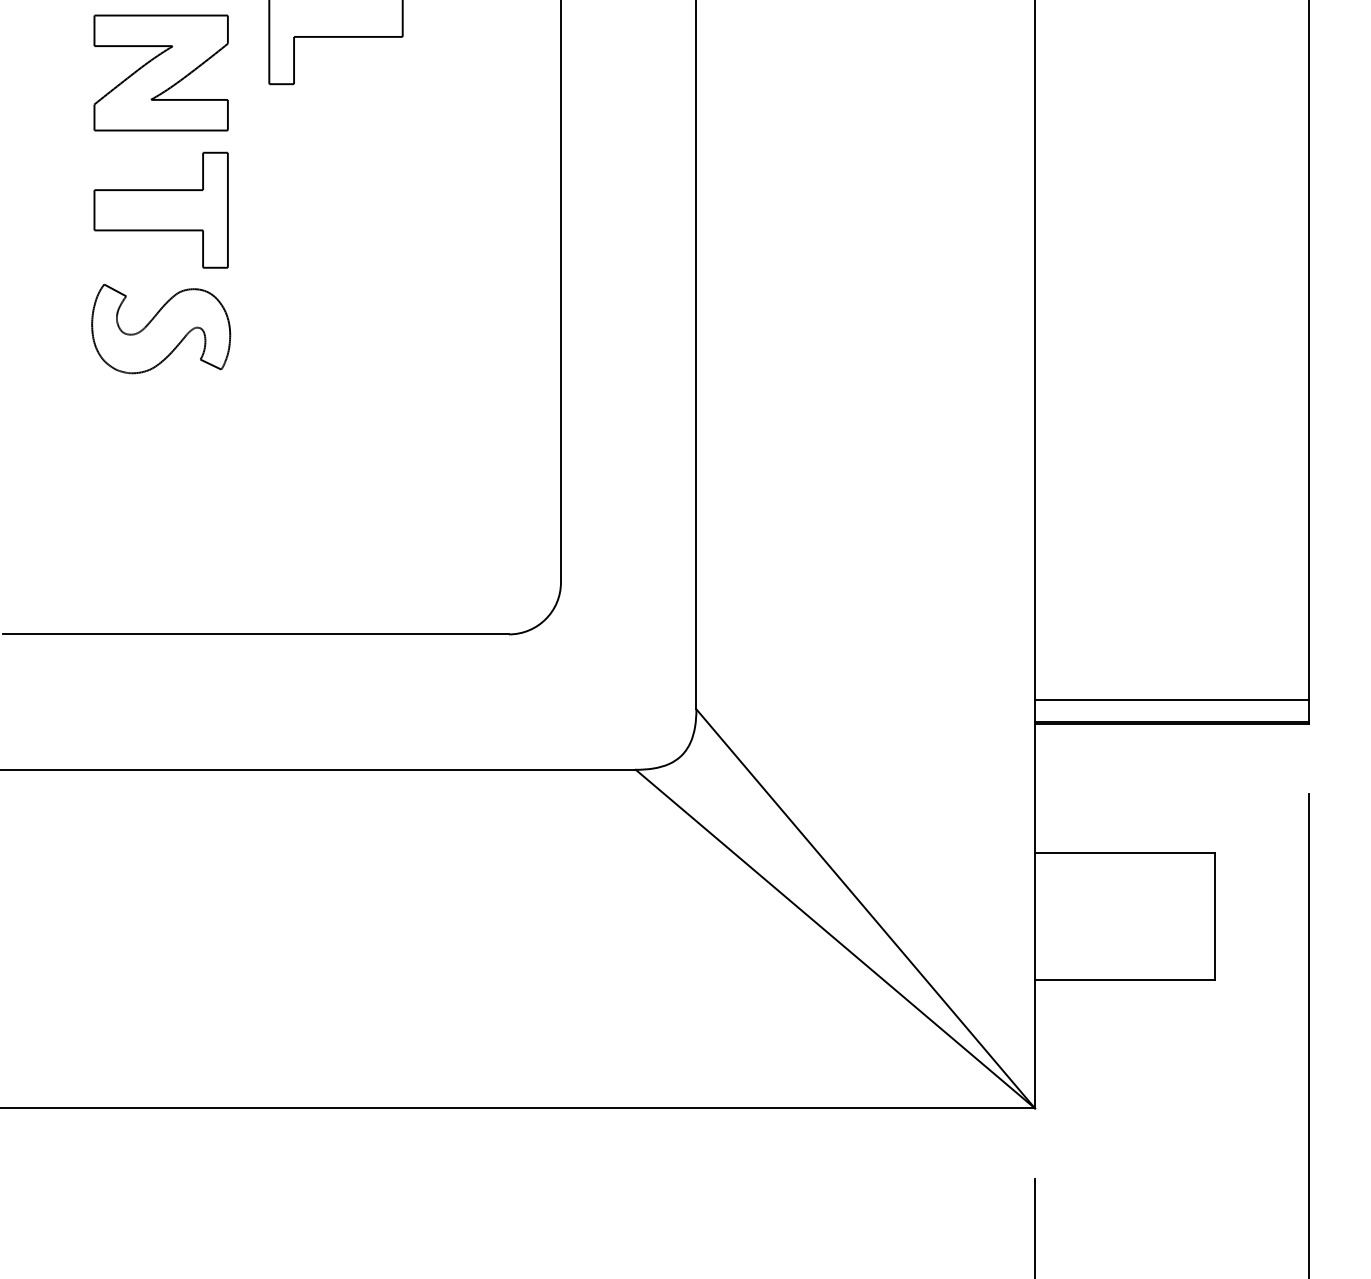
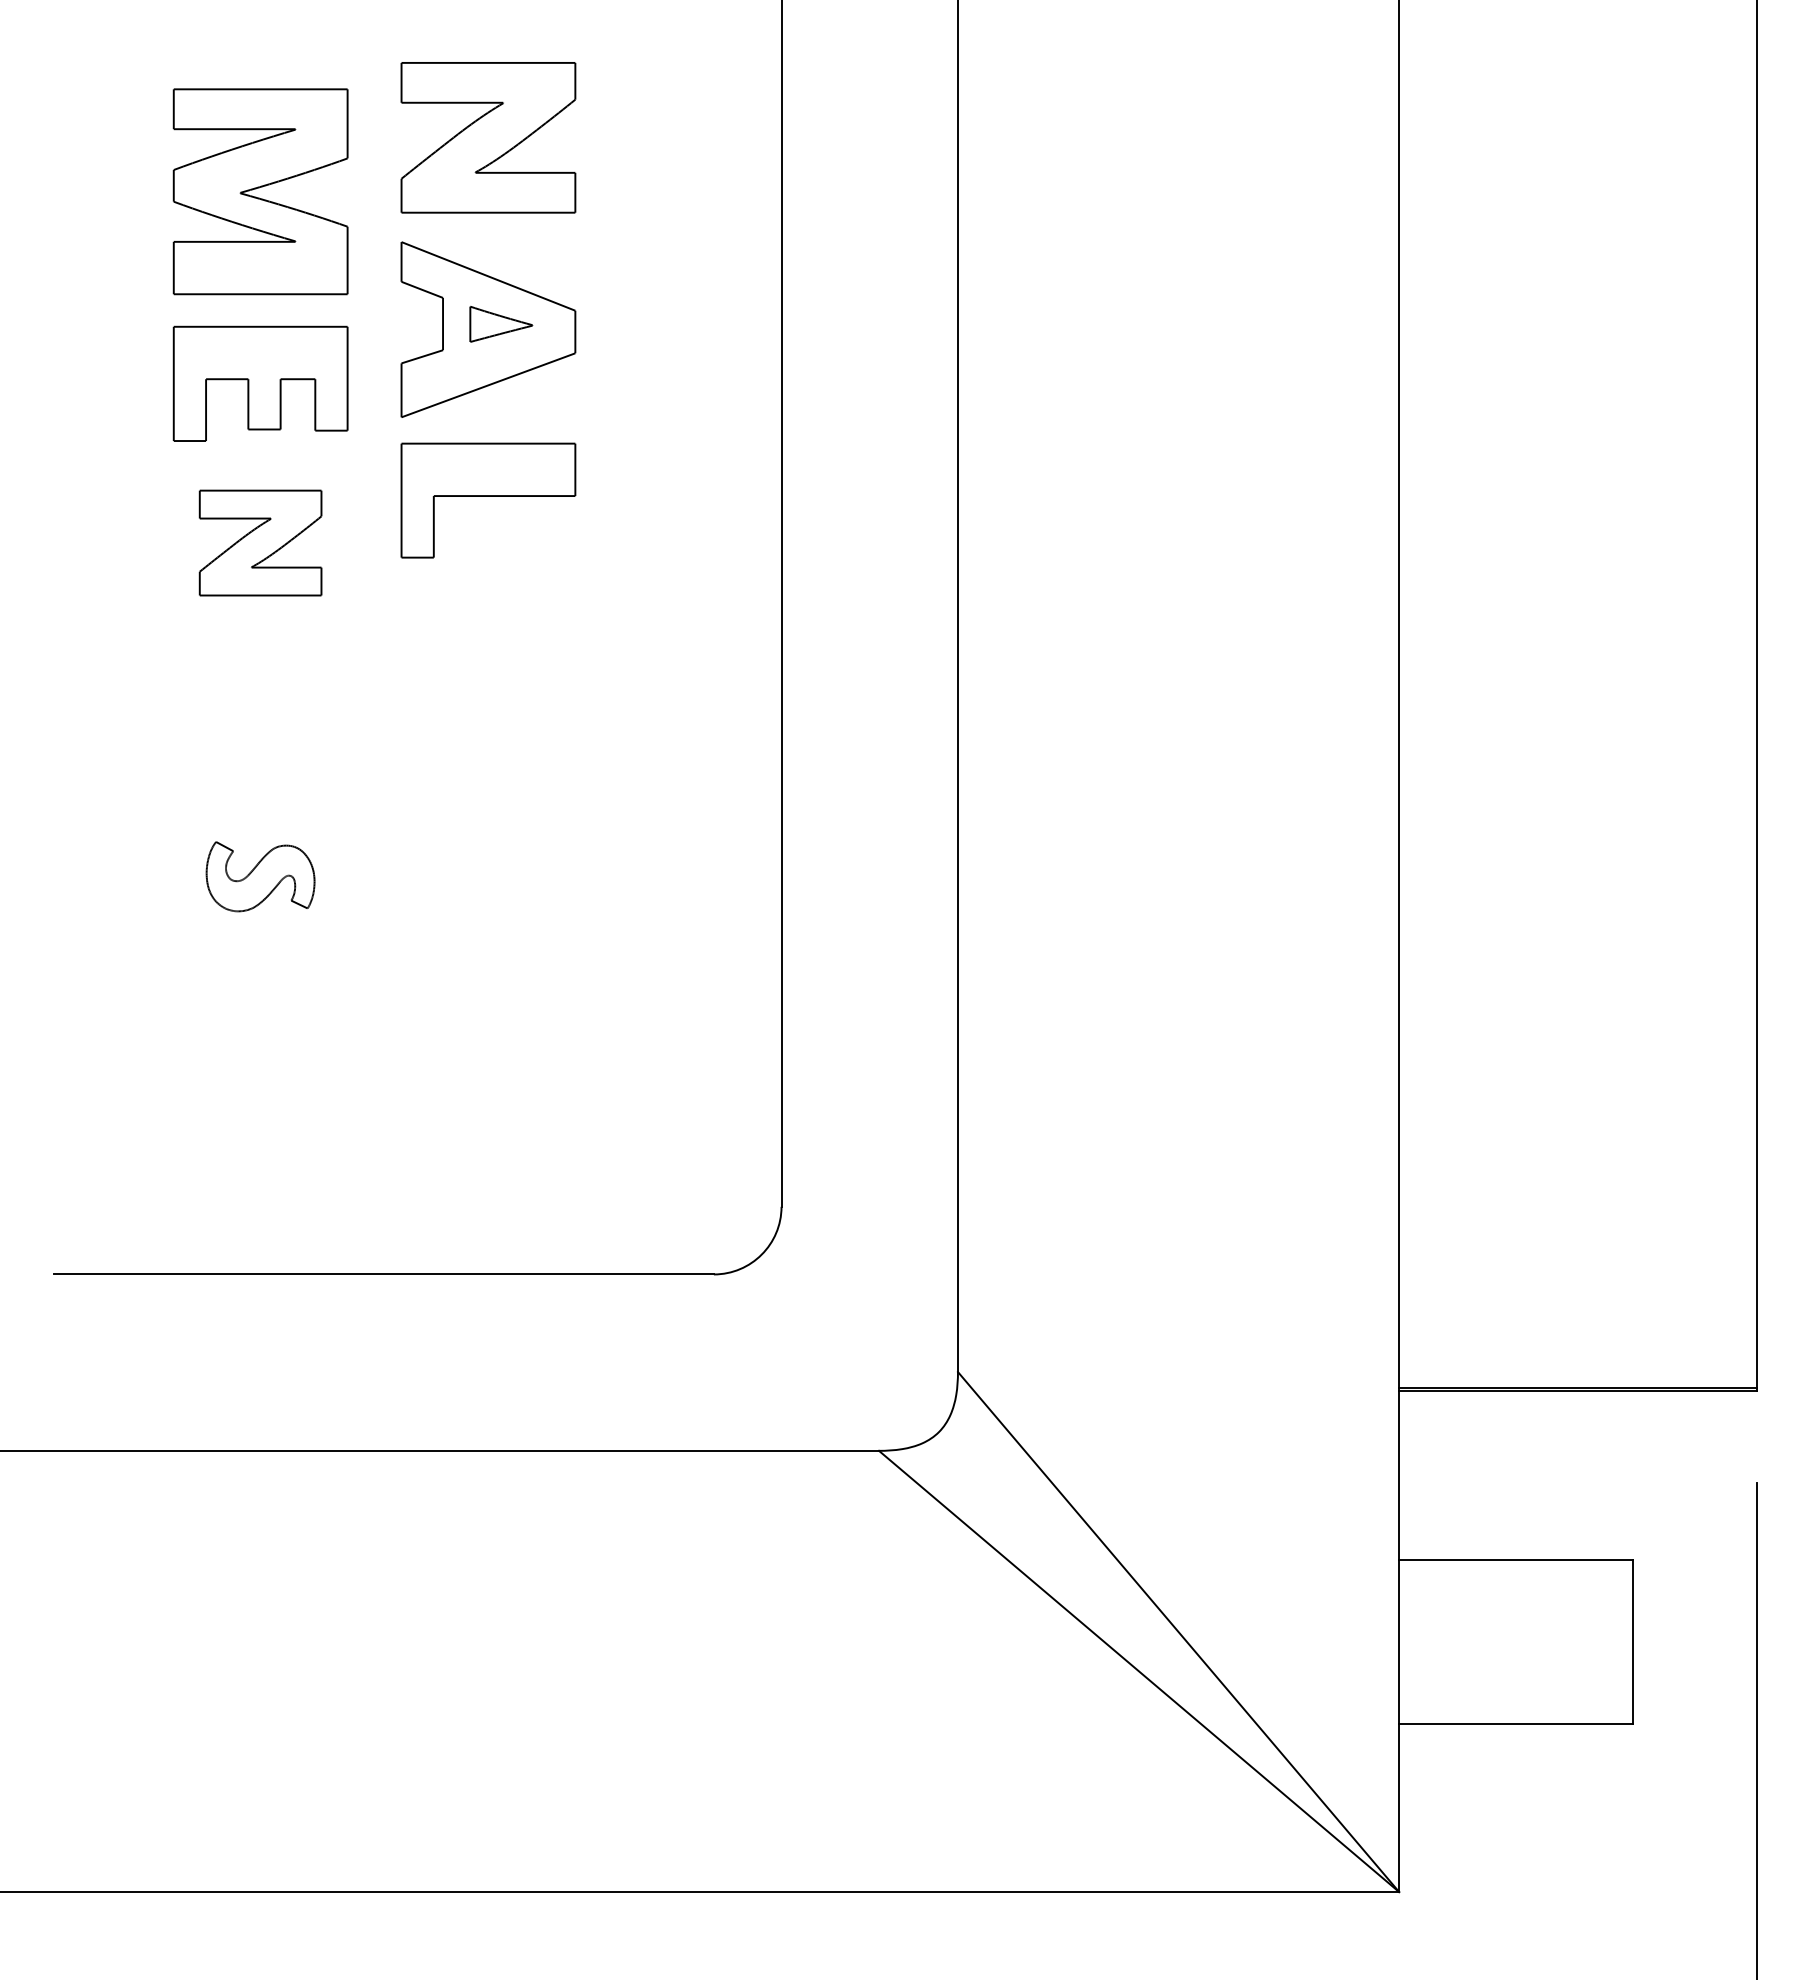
part: (161, 72) -> (260, 542), size x0.7
part: (161, 209) -> (260, 721), removed
part: (161, 328) -> (260, 876), size x0.6
line: (1171, 699) -> (1577, 1359), removed

